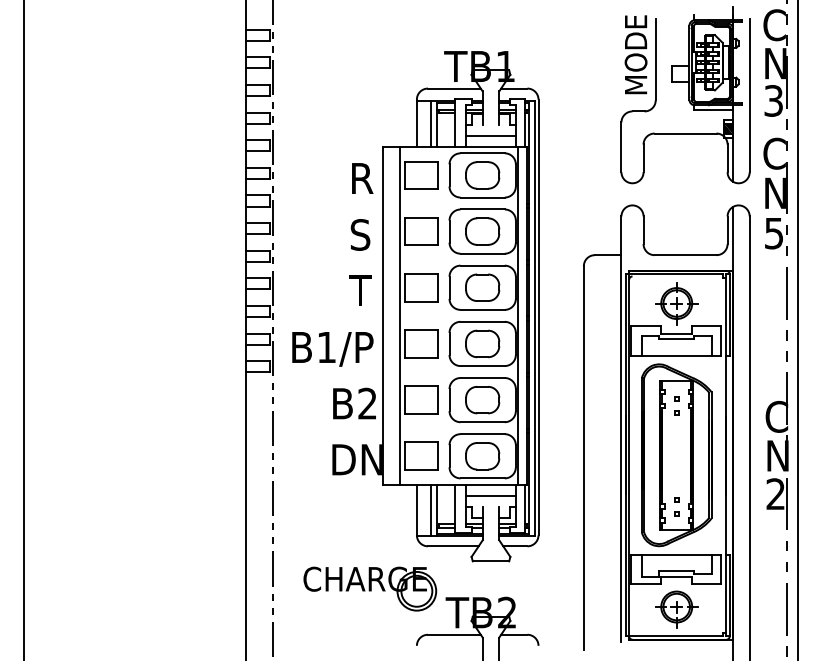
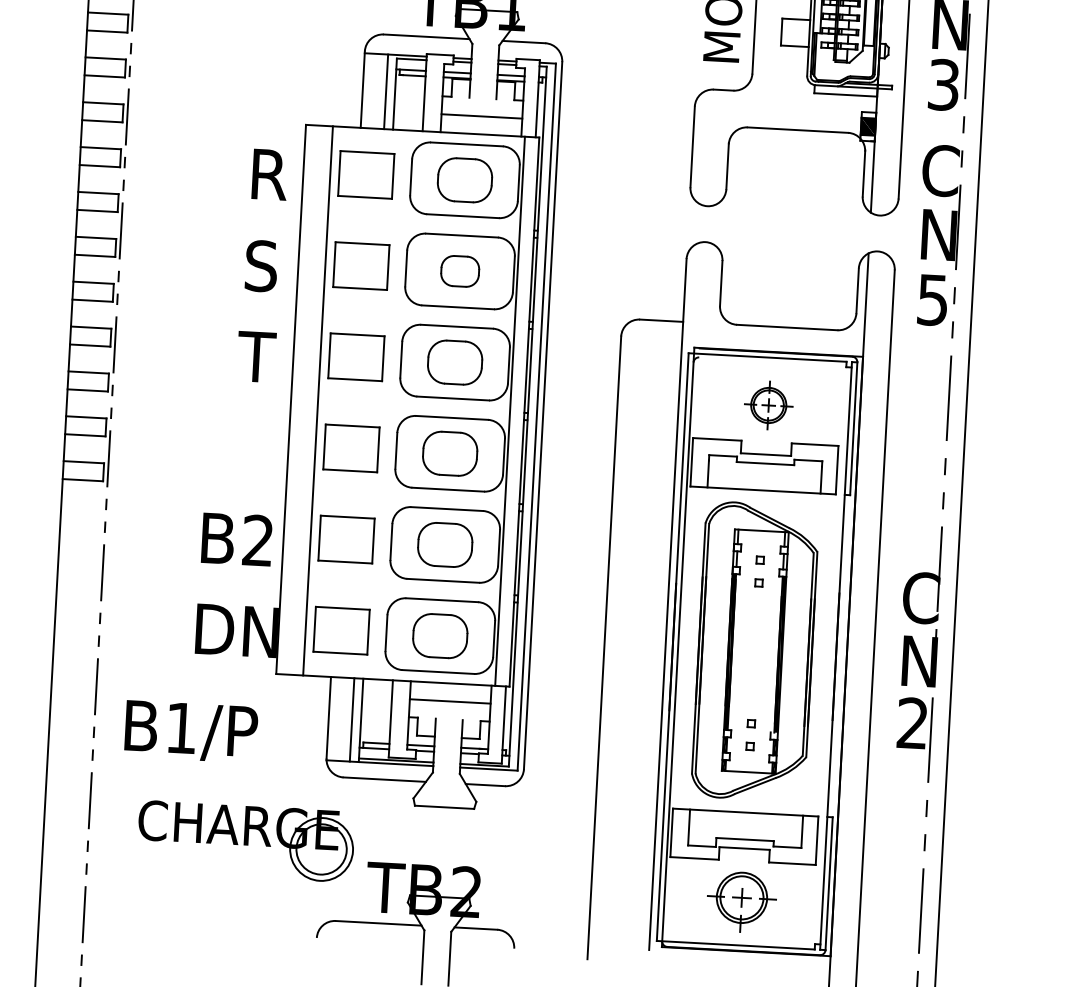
part: (482, 231) -> (459, 271), size x0.7
part: (676, 303) -> (768, 405), size x0.7
text: (332, 349) -> (190, 732), moved

